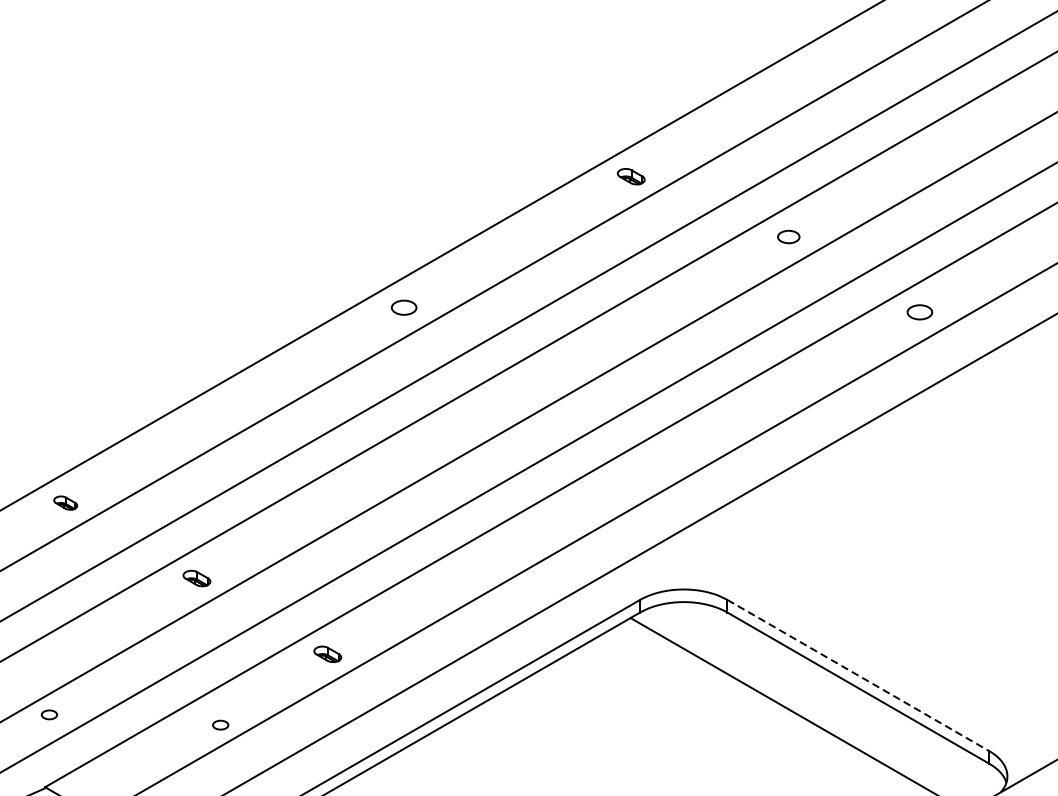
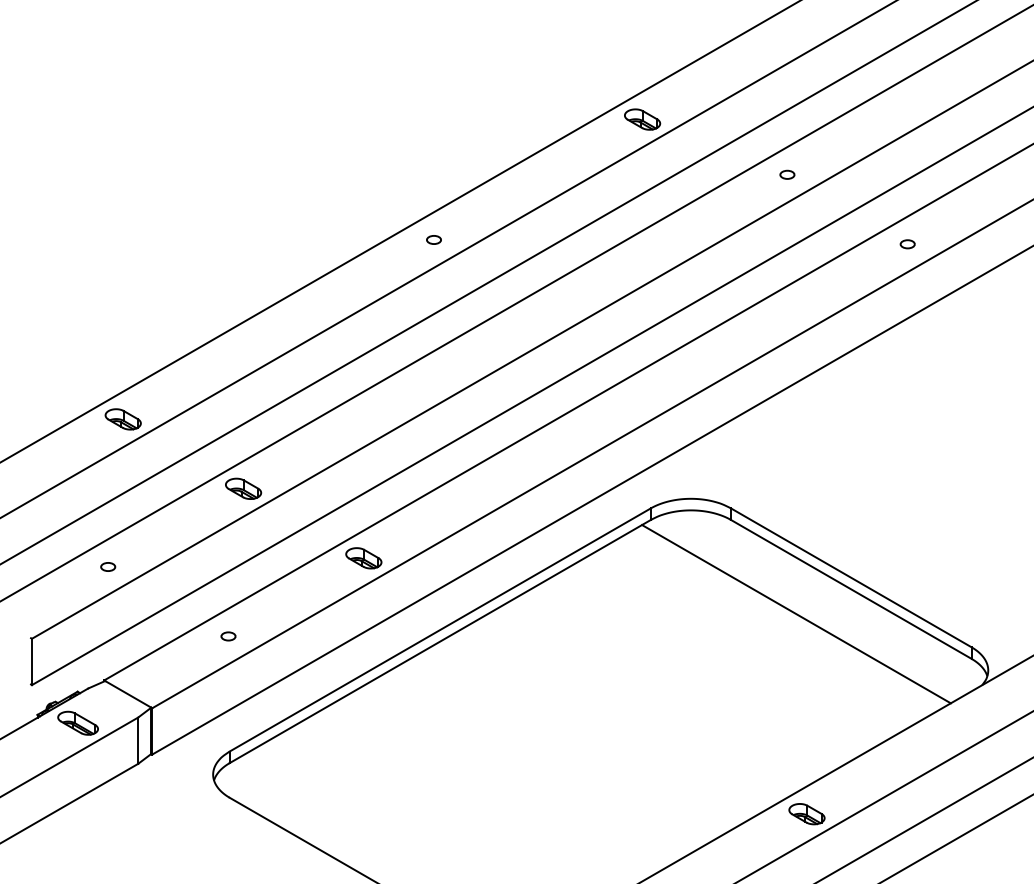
part: (631, 176) -> (642, 119), size x1.43
part: (788, 236) -> (787, 174), size x0.71
part: (403, 307) -> (433, 239), size x0.62
part: (919, 312) -> (907, 244), size x0.62
part: (65, 503) -> (122, 419), size x1.67
part: (196, 578) -> (243, 488), size x1.43
part: (327, 654) -> (363, 558), size x1.43
line: (858, 675) -> (851, 577), dashed -> solid
part: (49, 714) -> (108, 566), moved
part: (220, 725) -> (228, 636), moved

